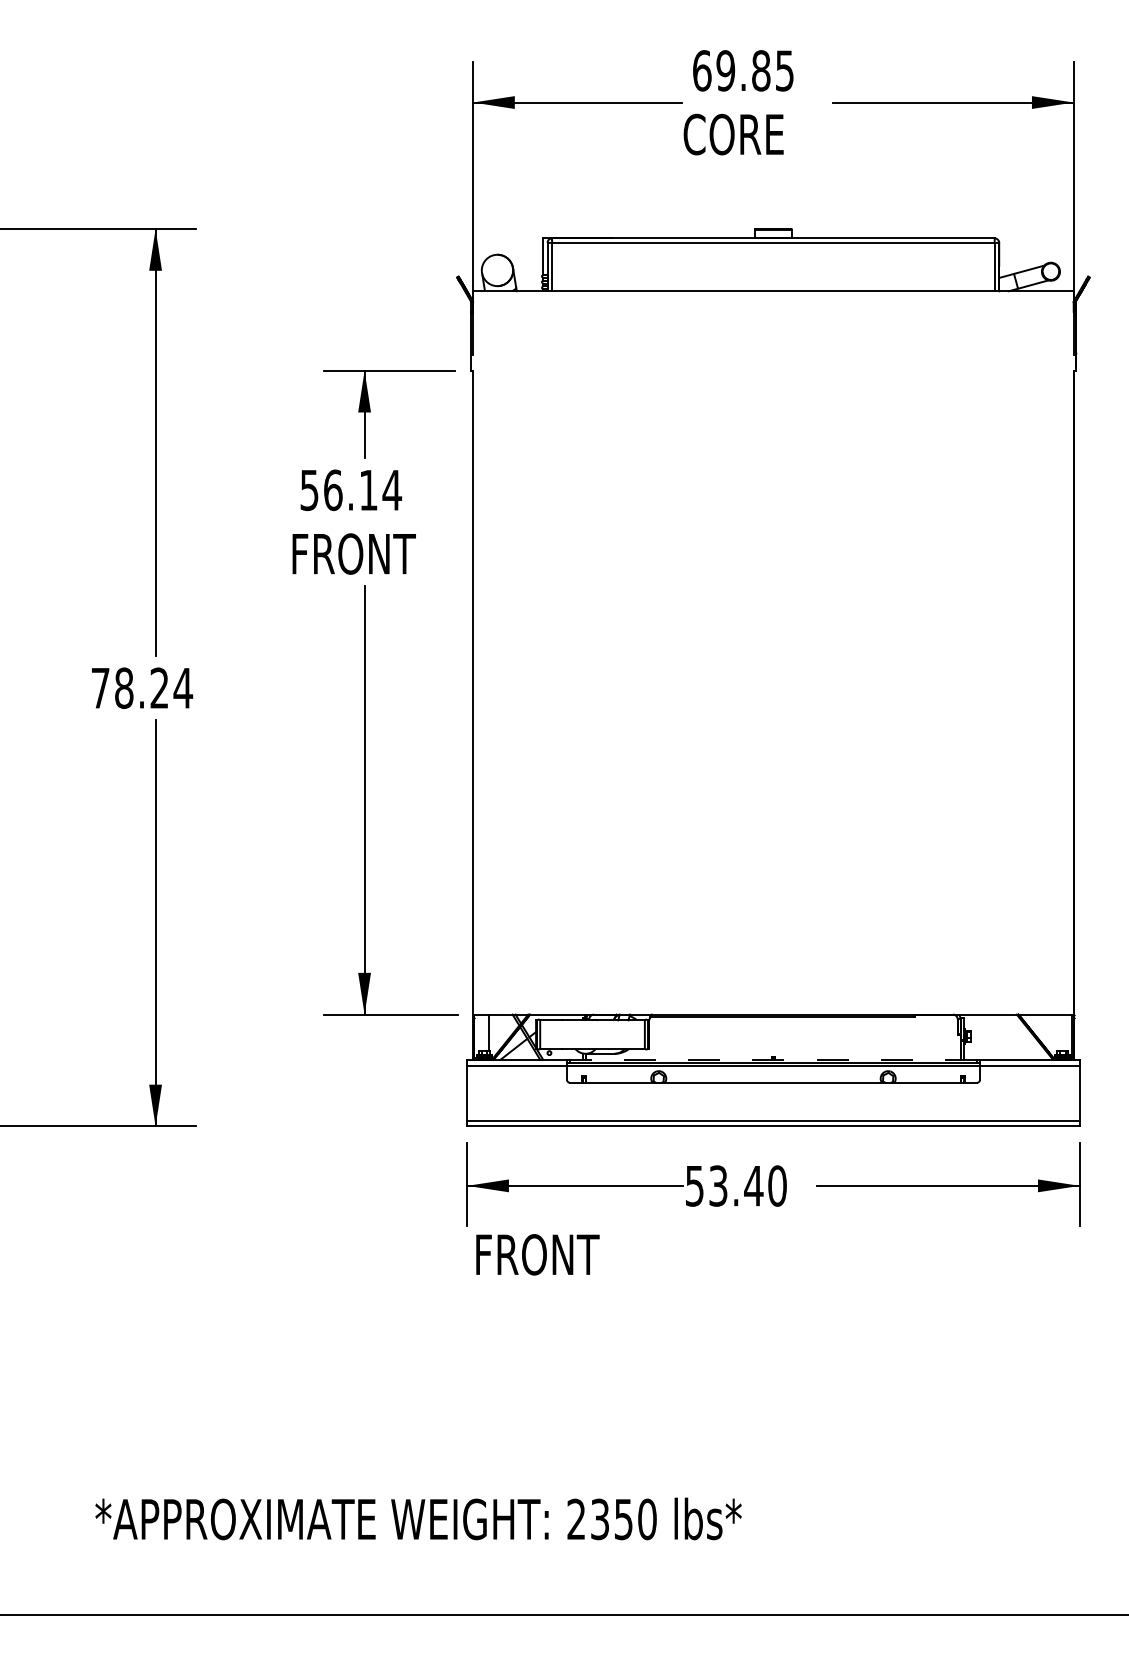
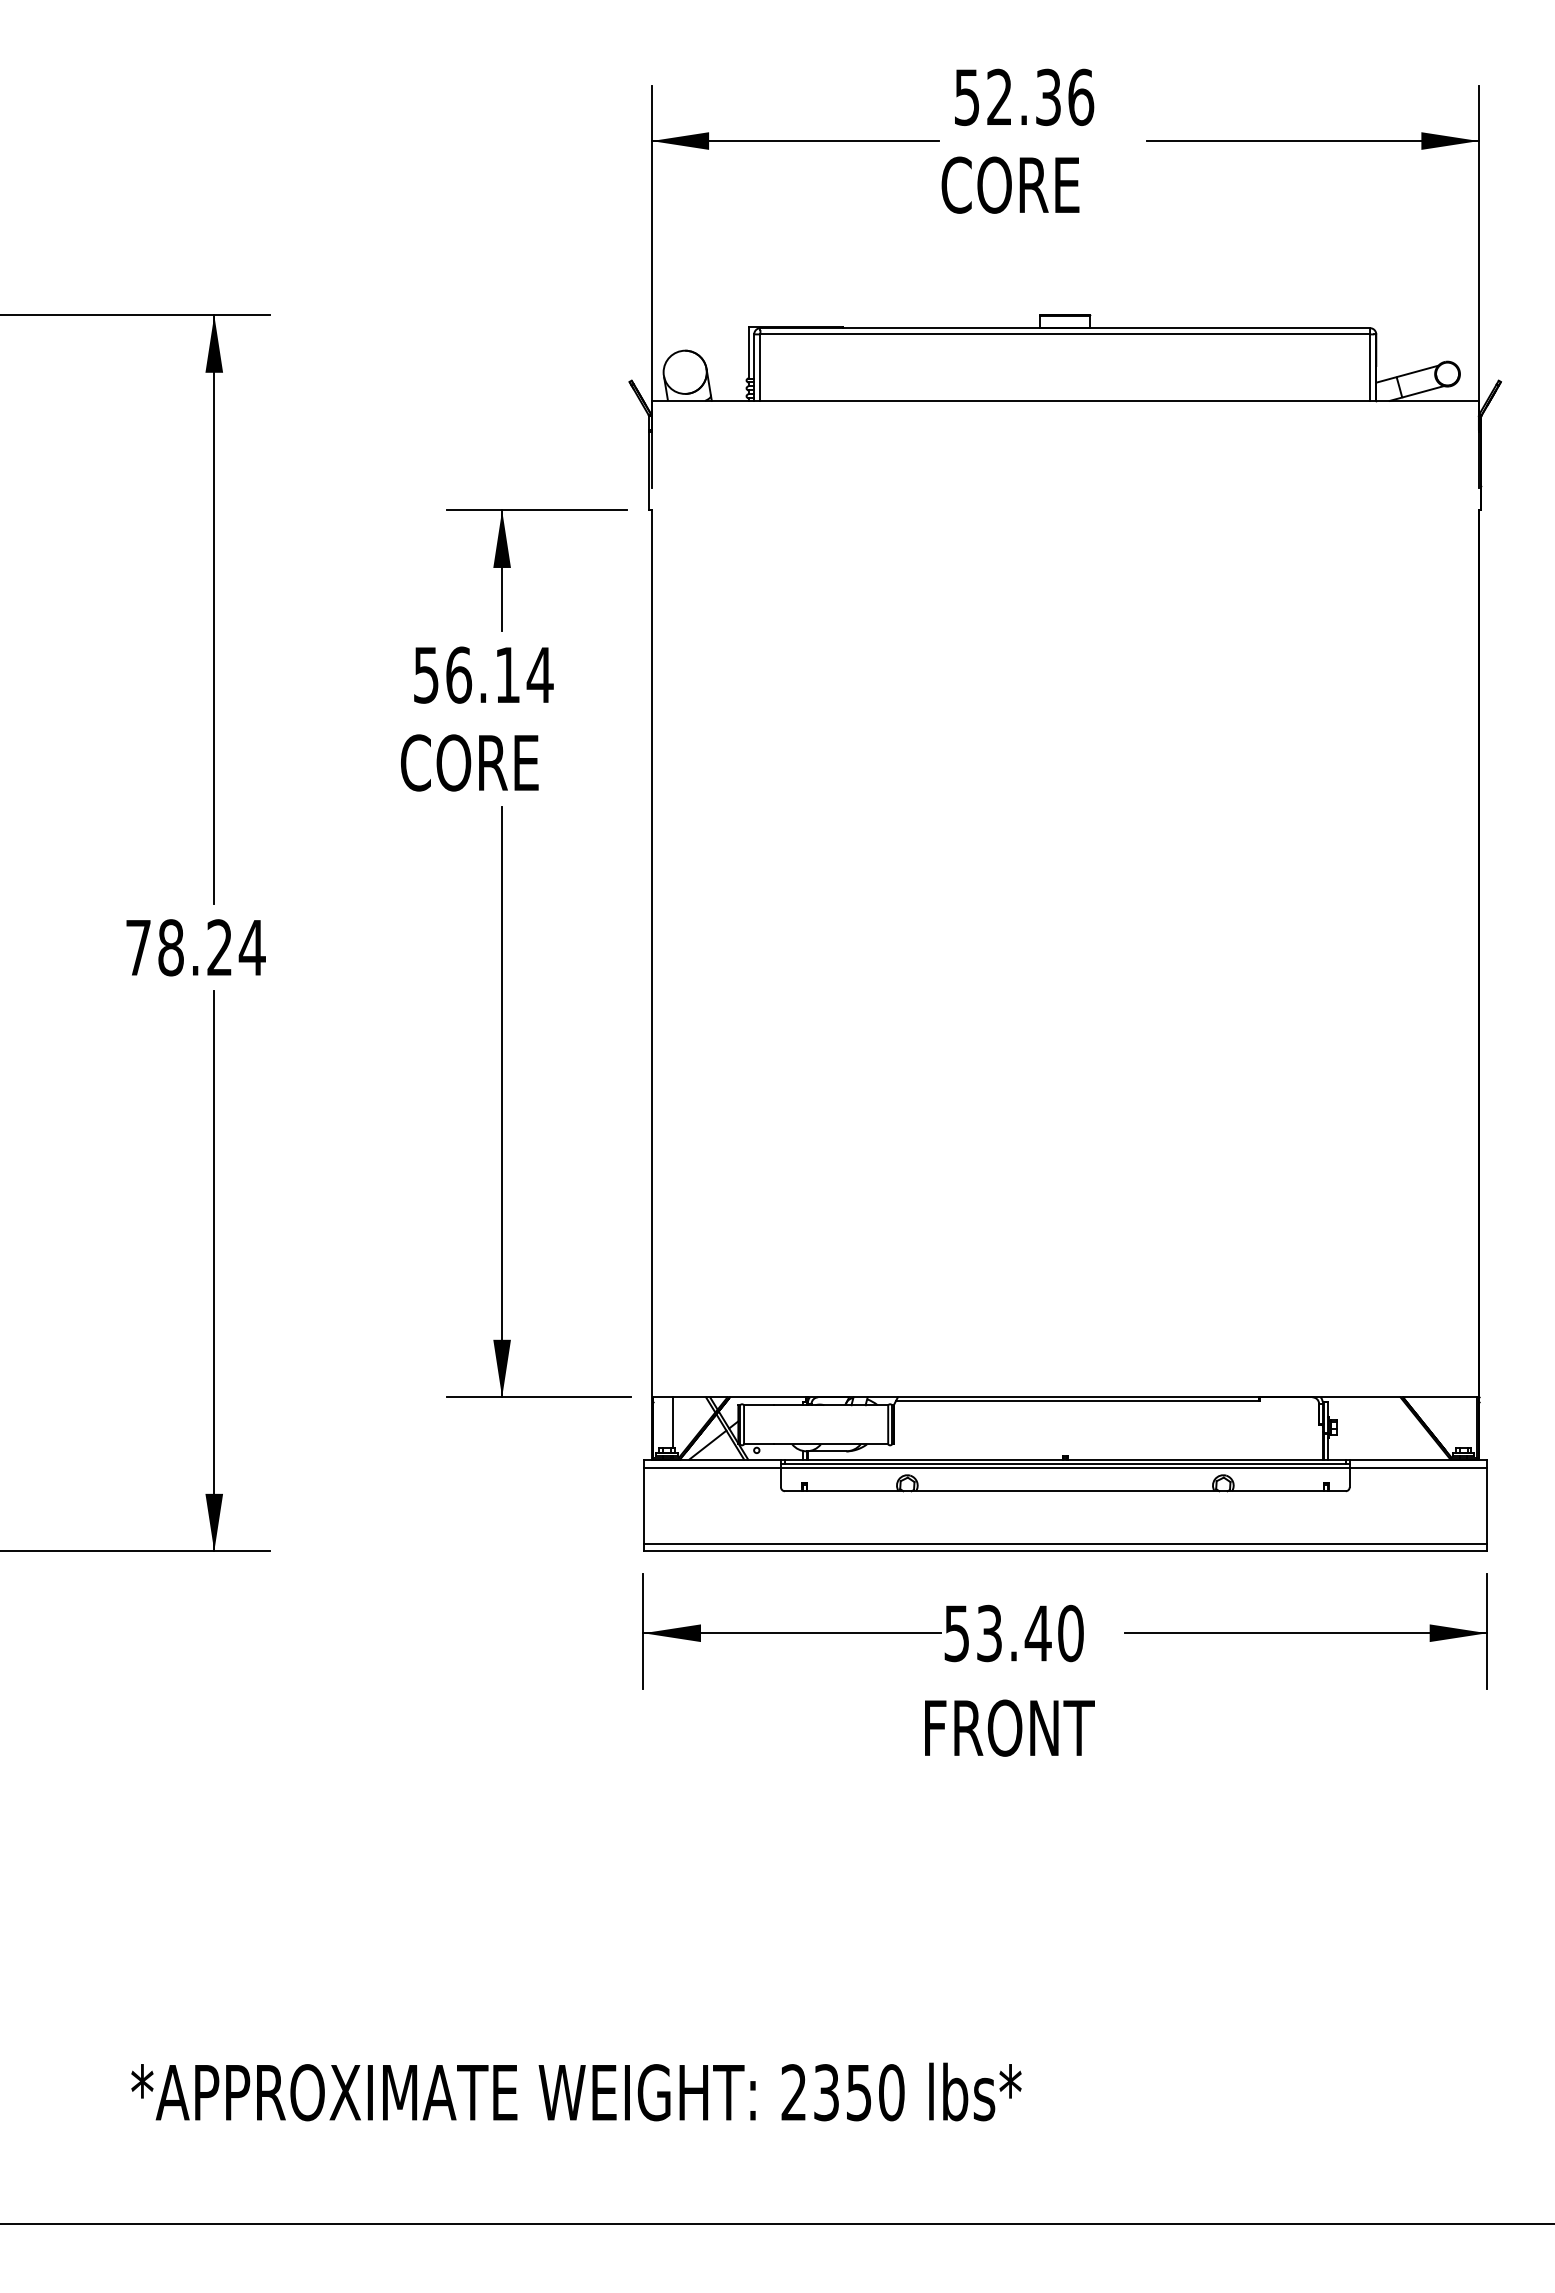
text: (743, 70) -> (1024, 97), 69.85 -> 52.36
text: (353, 553) -> (486, 762), FRONT -> CORE
line: (772, 1059) -> (1064, 1459), dashed -> solid
text: (537, 1254) -> (1009, 1727), moved

